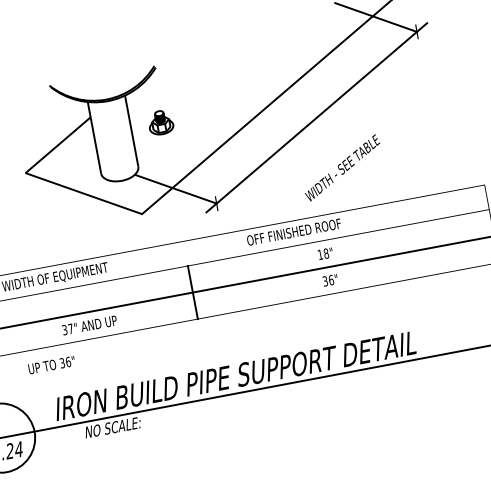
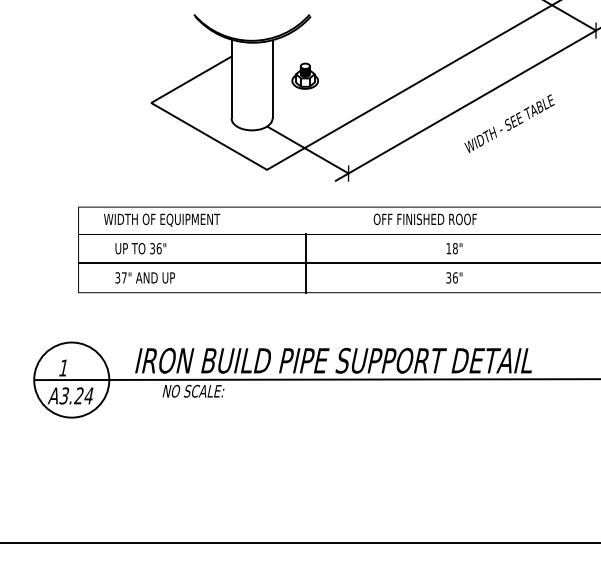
text: (342, 167) -> (509, 123), moved
text: (89, 325) -> (144, 277), moved
text: (51, 365) -> (140, 248), moved

